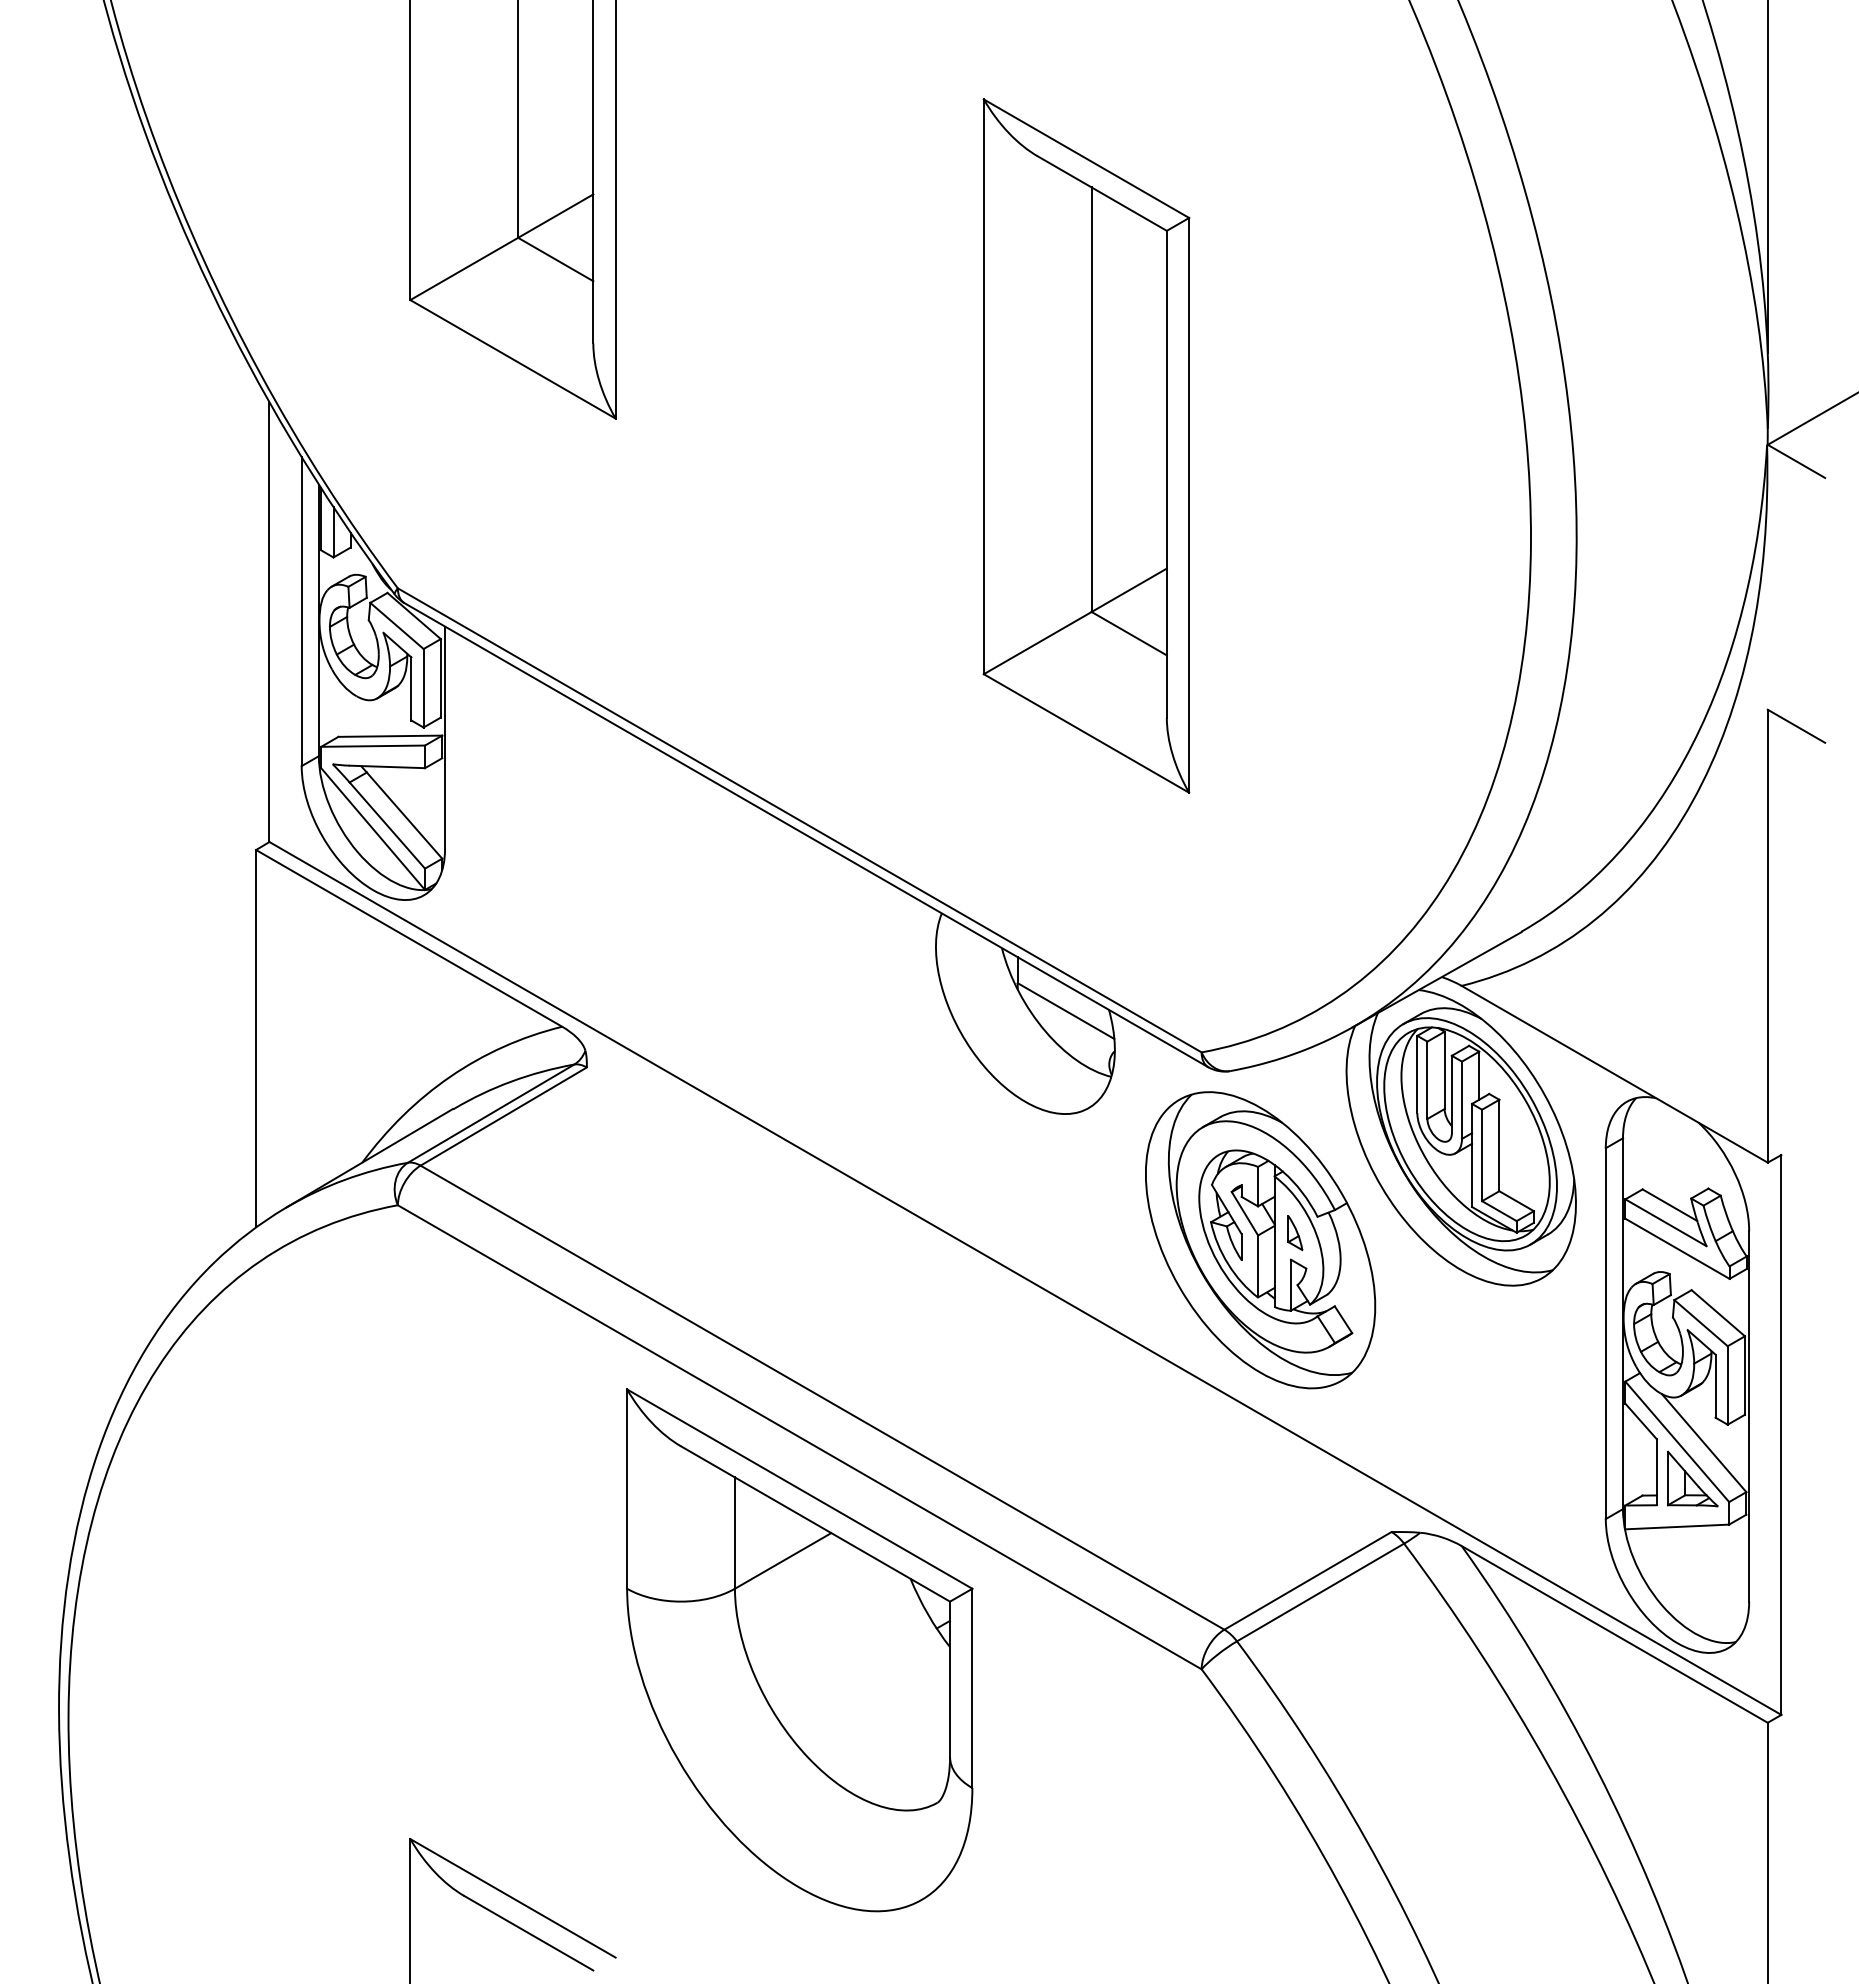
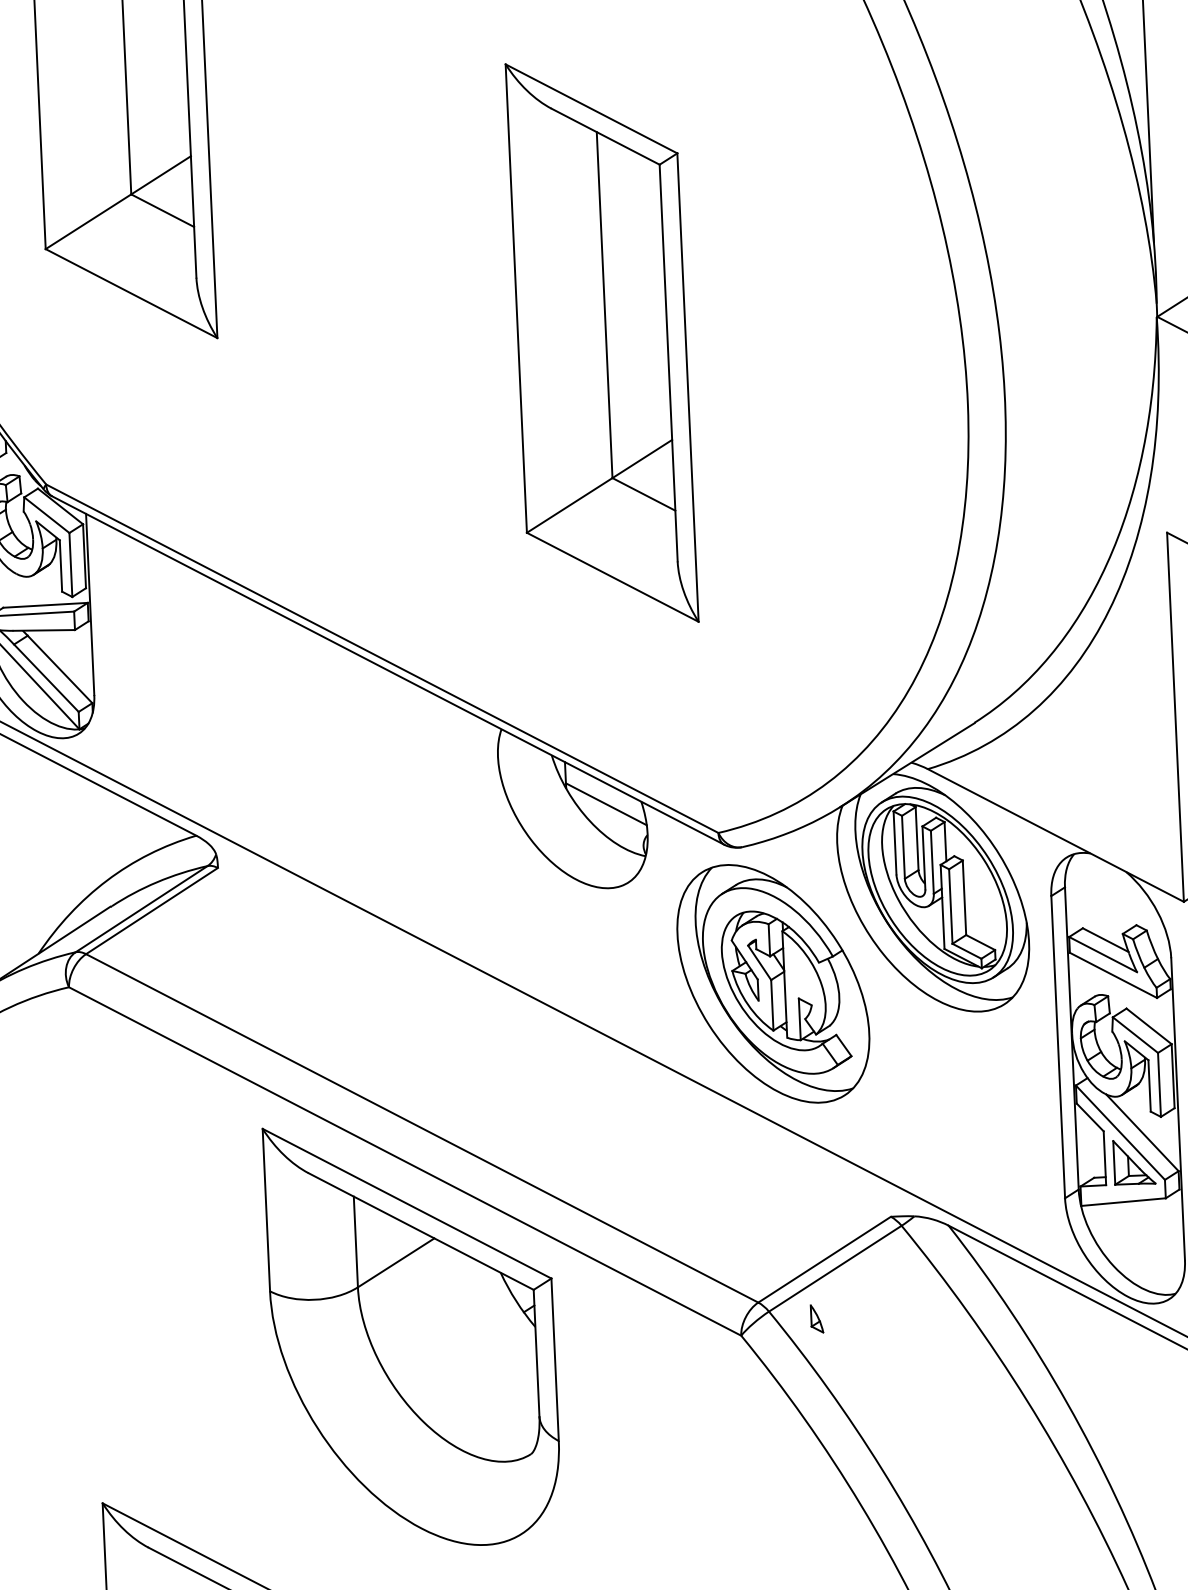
part: (1295, 1233) -> (817, 1319), moved

